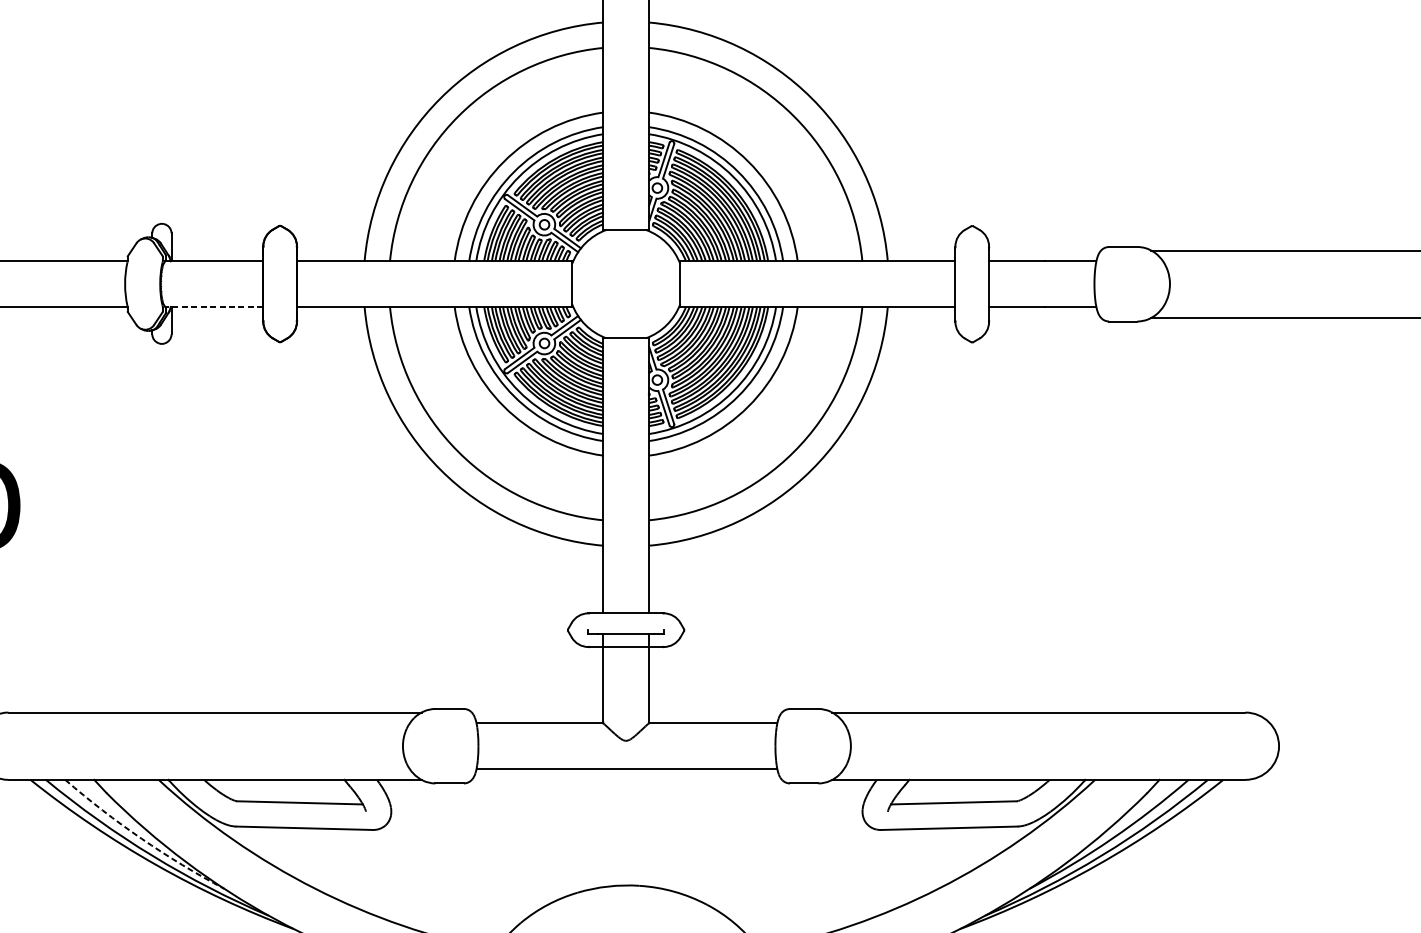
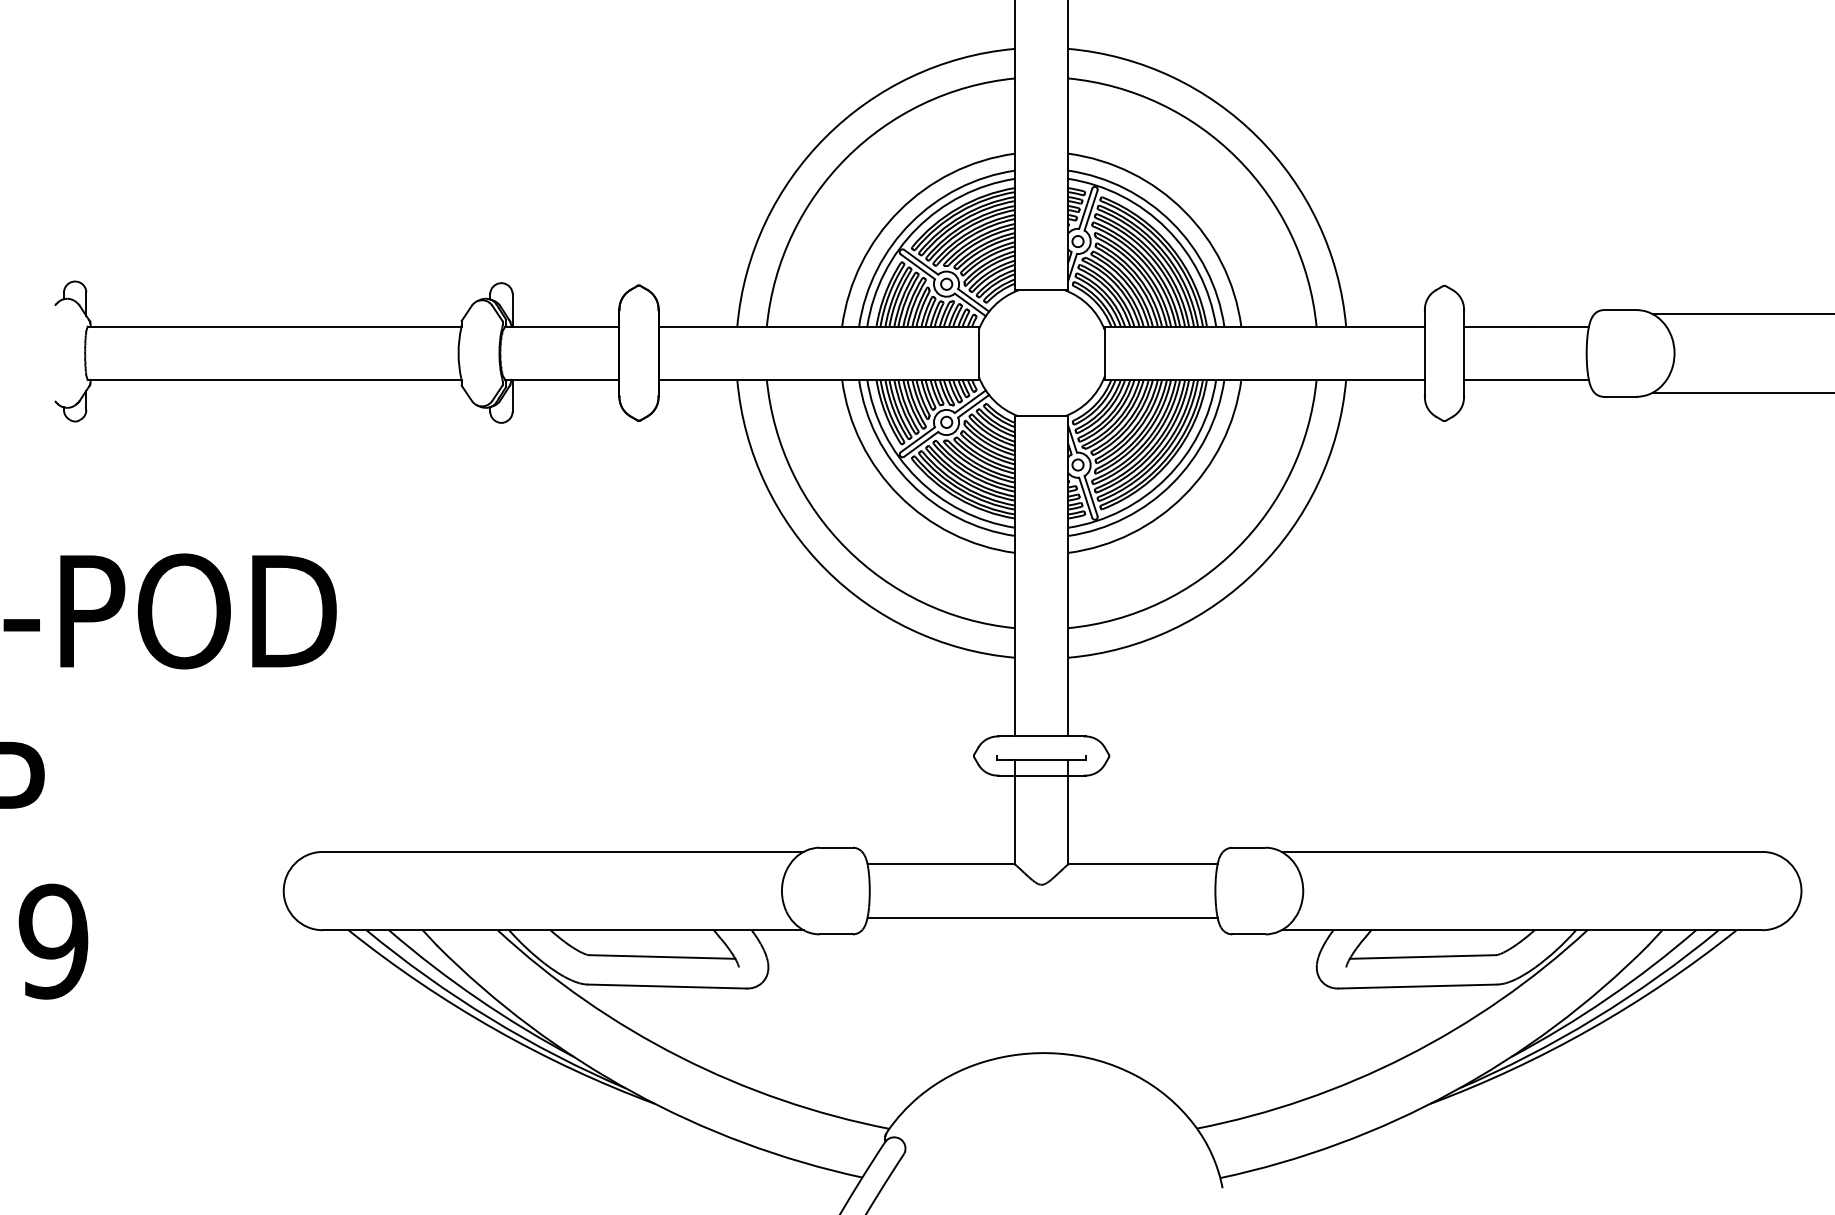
line: (213, 306) -> (561, 379), dashed -> solid
arc: (141, 838) -> (477, 998), dashed -> solid

